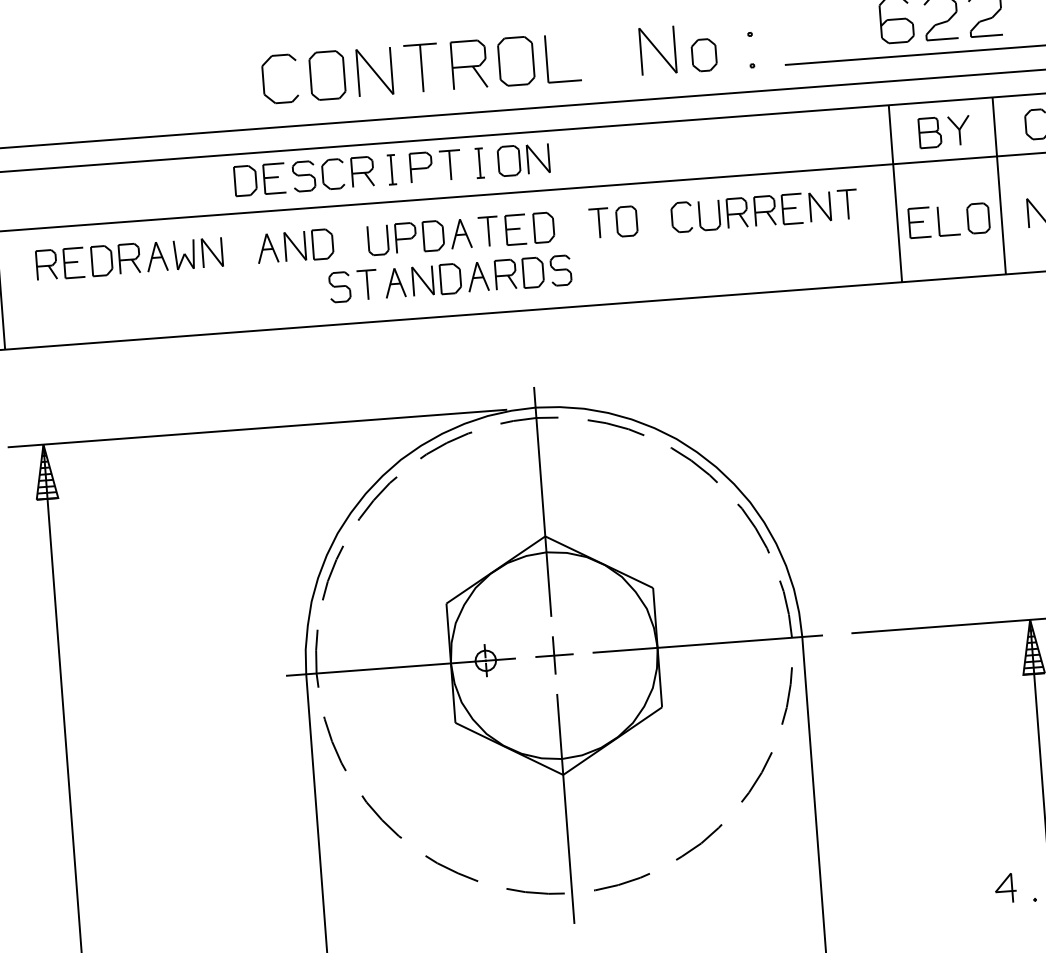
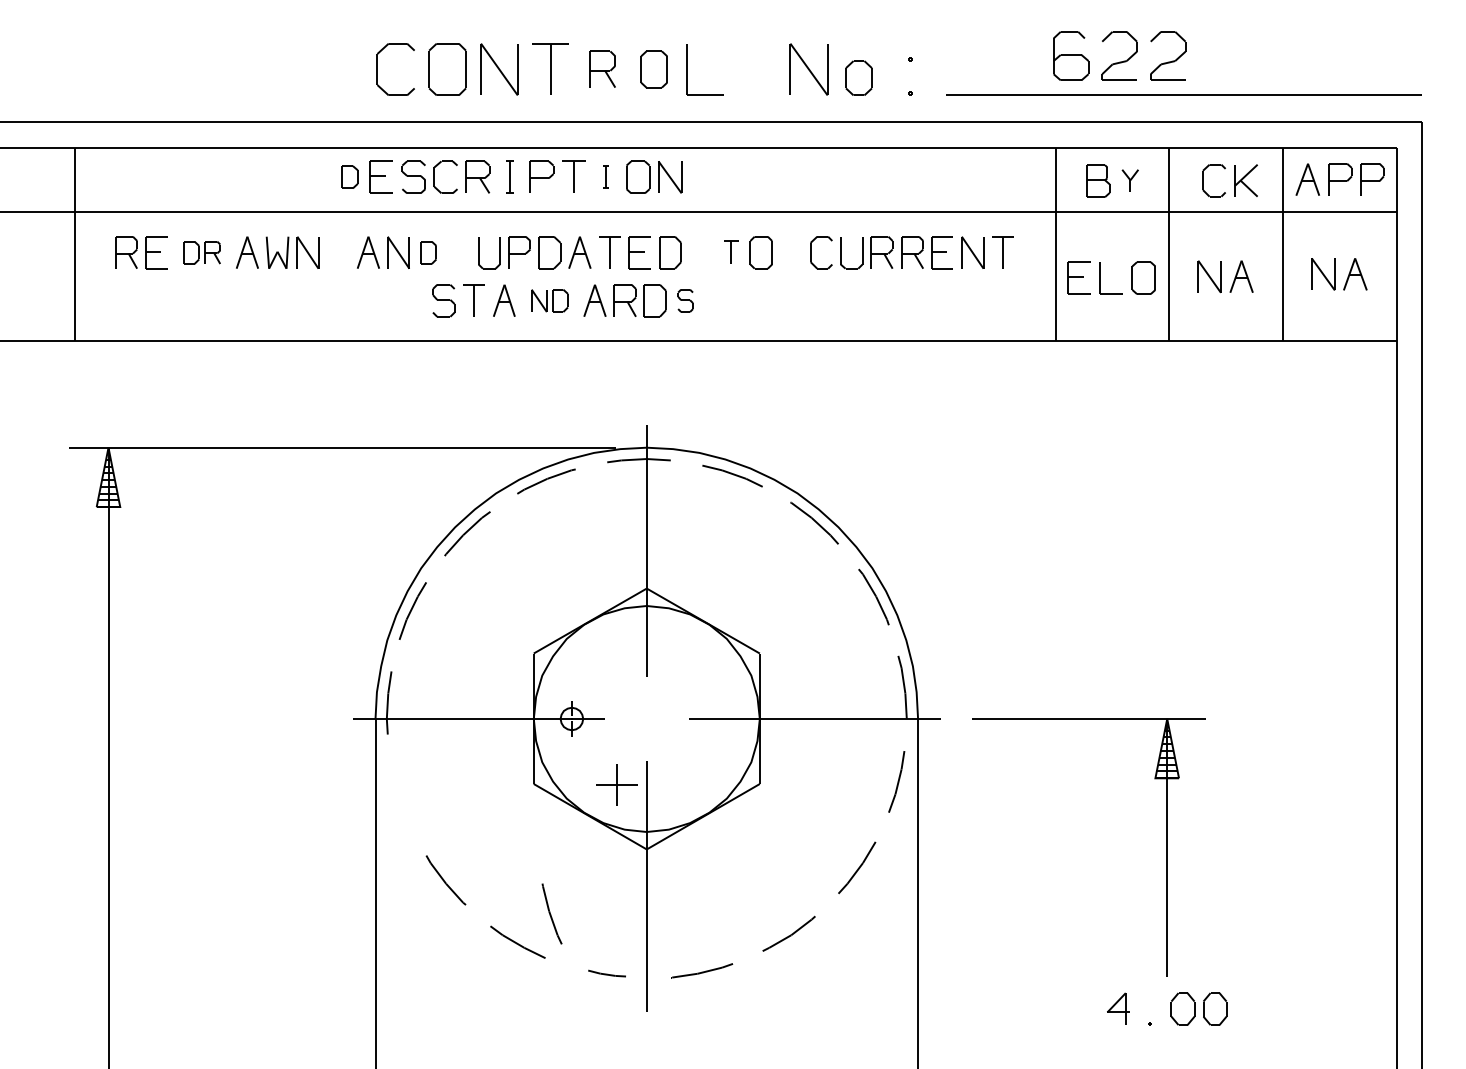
part: (516, 61) -> (654, 69), size x0.7
part: (469, 64) -> (602, 69), size x0.7
part: (959, 130) -> (1130, 180), size x0.7
part: (480, 162) -> (606, 176), size x0.7
part: (245, 180) -> (349, 176), size x0.7
part: (598, 223) -> (730, 252), size x0.7
part: (322, 244) -> (428, 252), size x0.7
part: (115, 259) -> (201, 252), size x0.7
part: (560, 270) -> (685, 300), size x0.7
part: (436, 279) -> (549, 300), size x0.7
part: (553, 655) -> (616, 784), moved
part: (334, 743) -> (551, 913), moved
part: (534, 891) -> (606, 973), size x0.6

